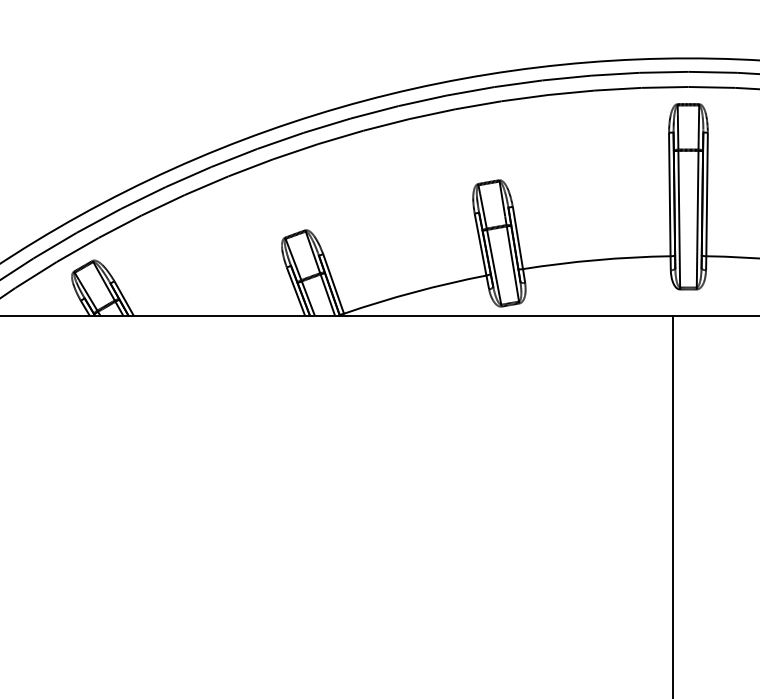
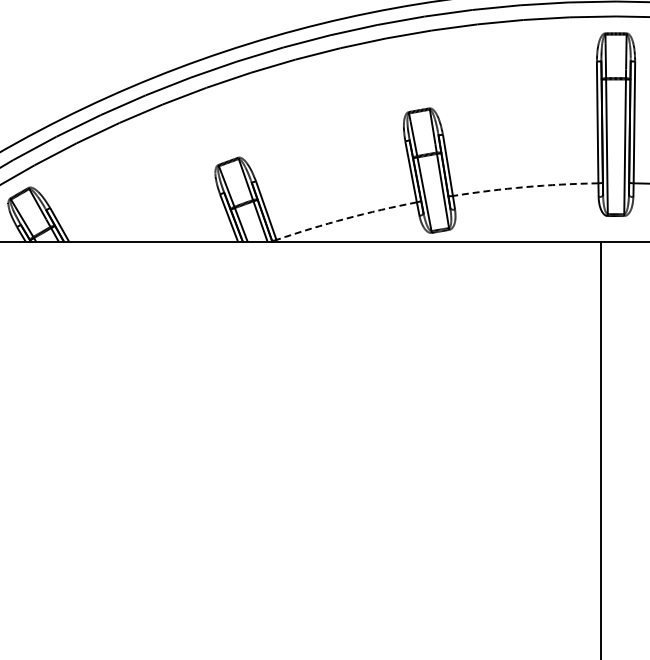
arc: (596, 260) -> (525, 187), solid -> dashed
arc: (414, 292) -> (345, 219), solid -> dashed

